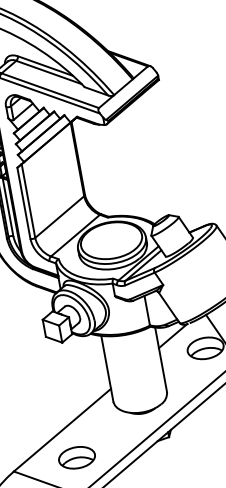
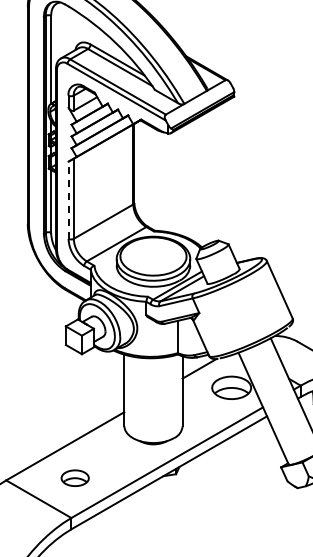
line: (23, 203) -> (68, 200), solid -> dashed
part: (76, 458) -> (74, 478), size x0.7

